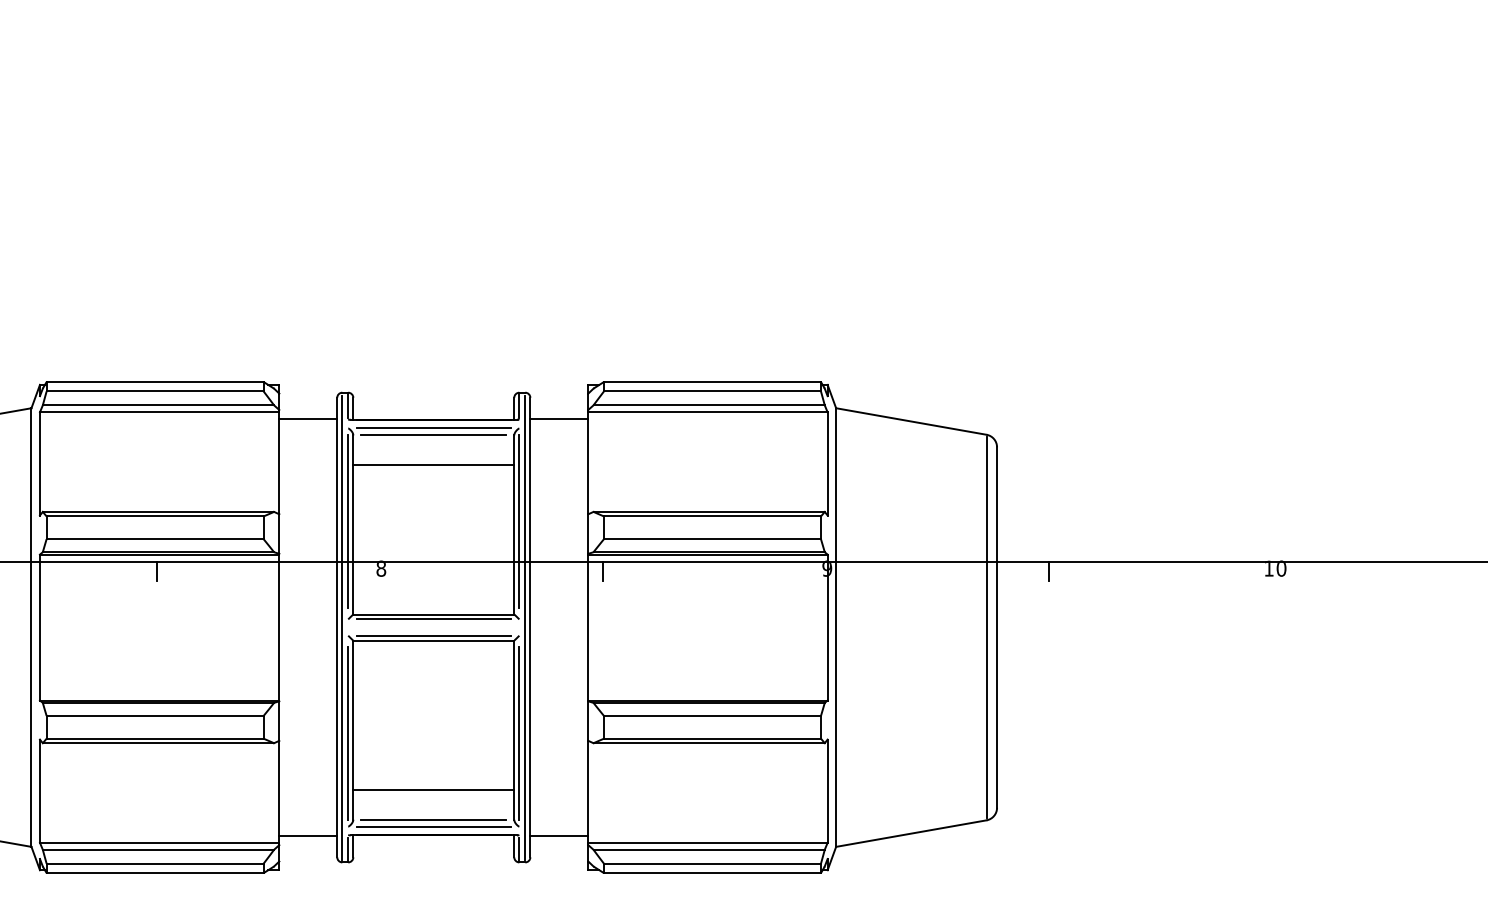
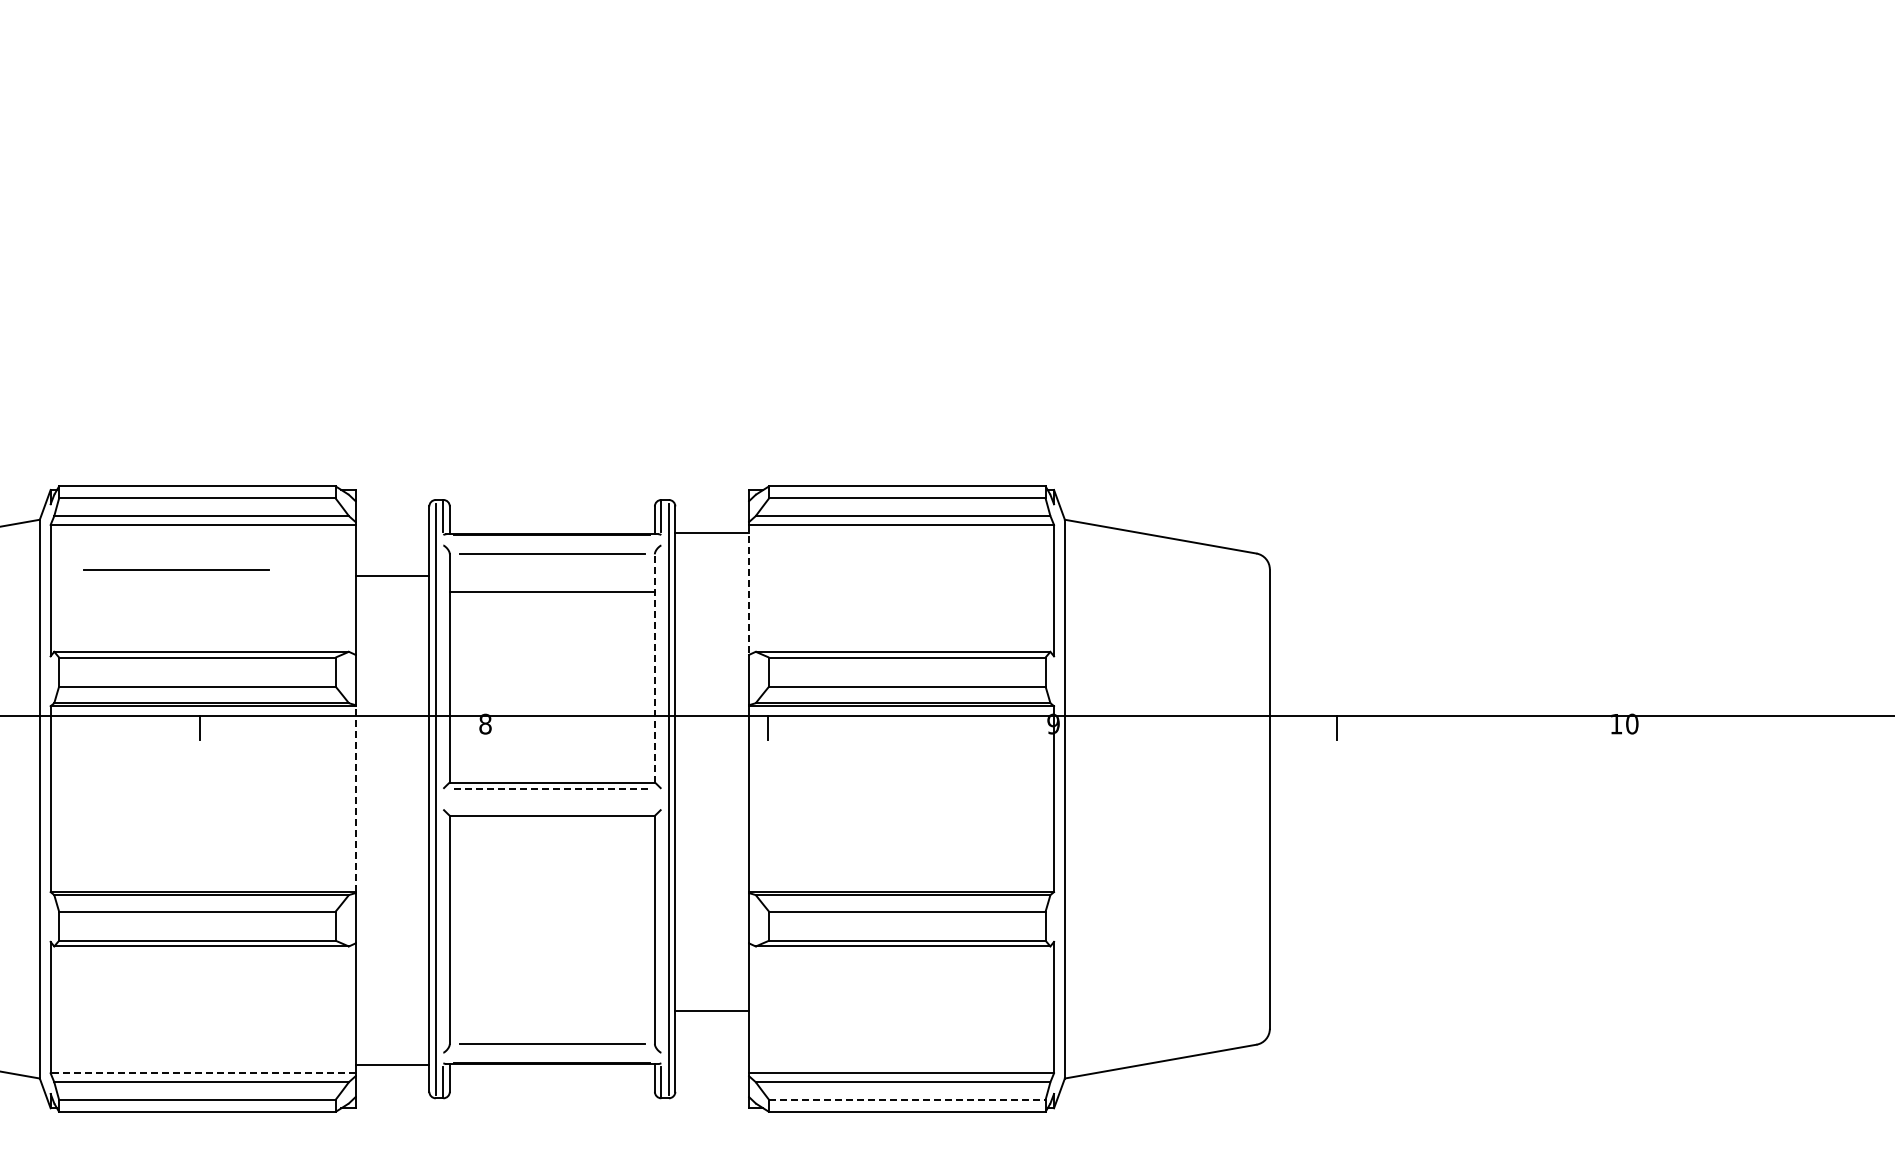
line: (308, 419) -> (392, 576), moved
line: (433, 428) -> (552, 545), removed
line: (138, 447) -> (176, 569), added
line: (588, 462) -> (749, 589), solid -> dashed
line: (348, 521) -> (443, 663), removed
line: (519, 521) -> (661, 663), removed
line: (513, 524) -> (654, 667), solid -> dashed
line: (433, 619) -> (552, 788), solid -> dashed
line: (279, 627) -> (355, 799), solid -> dashed
line: (986, 627) -> (1256, 798), removed
line: (433, 635) -> (552, 809), removed
line: (348, 733) -> (443, 934), removed
line: (519, 733) -> (661, 934), removed
line: (433, 790) -> (551, 1006), removed
line: (433, 826) -> (552, 1052), removed
line: (559, 836) -> (712, 1011), moved
line: (159, 842) -> (202, 1073), solid -> dashed
line: (712, 863) -> (907, 1099), solid -> dashed

